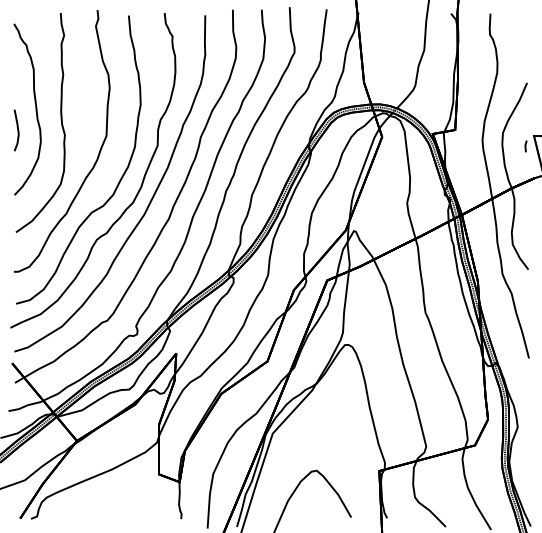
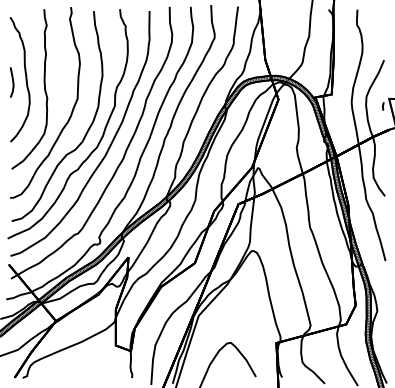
part: (16, 130) -> (12, 82), moved

